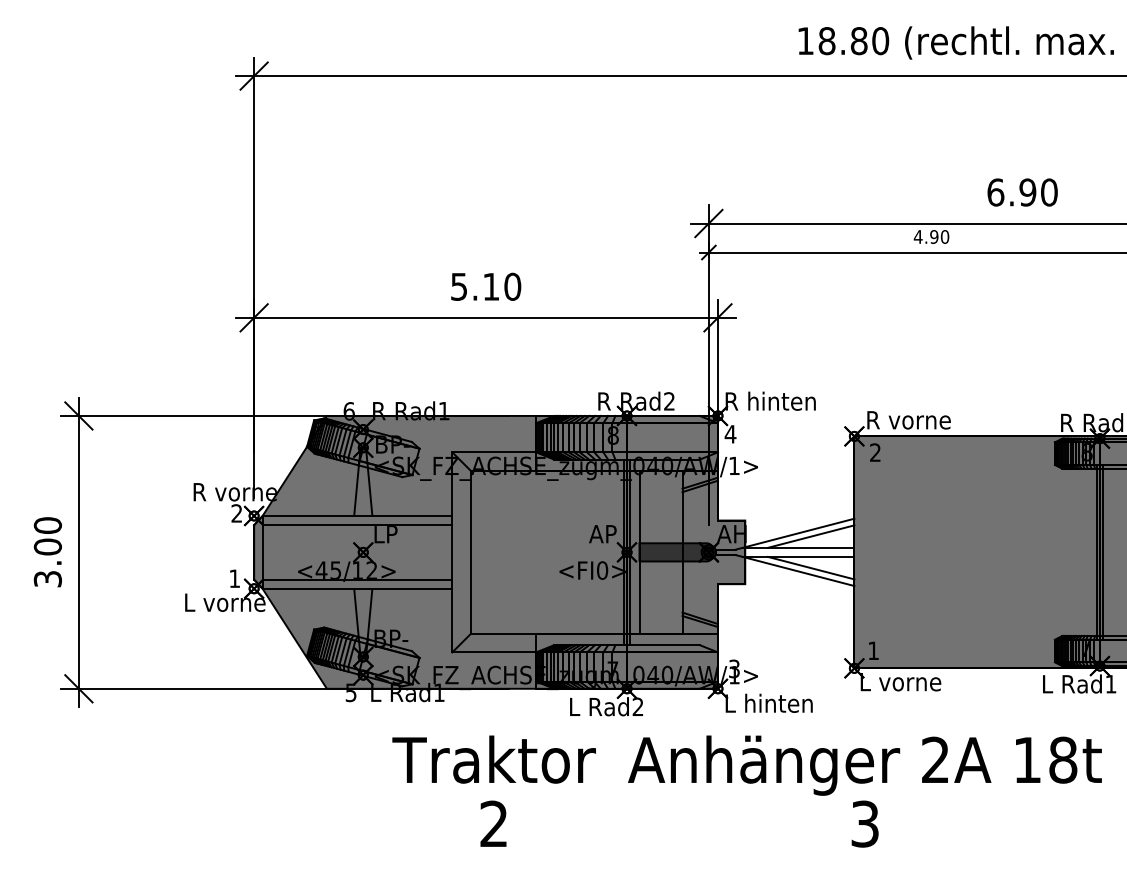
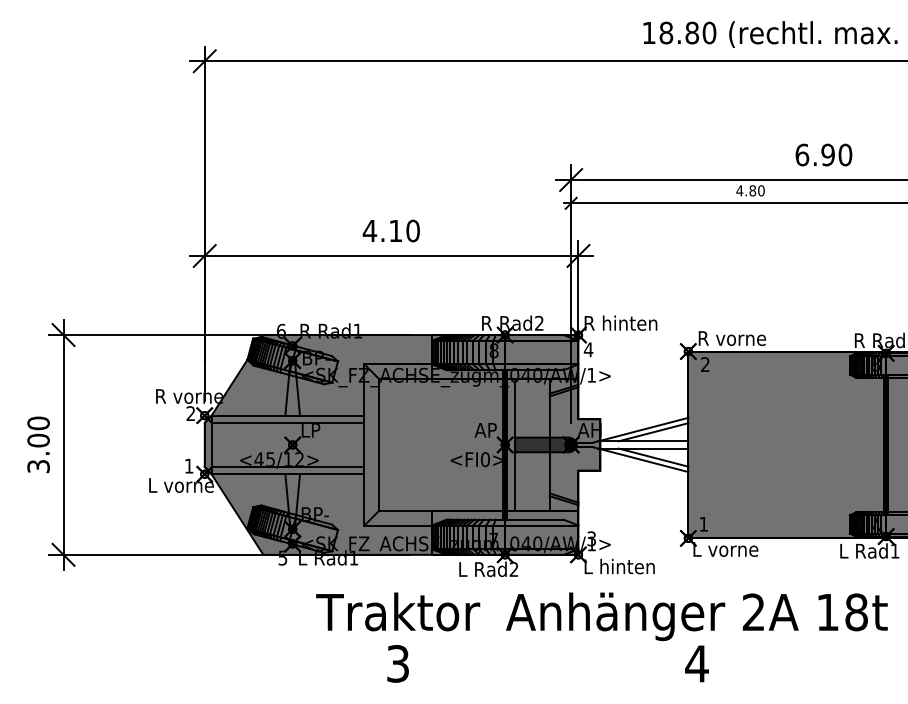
text: (933, 236) -> (752, 190), 4.90 -> 4.80
text: (458, 287) -> (369, 231), 5.10 -> 4.10
text: (493, 823) -> (397, 663), 2 -> 3
text: (864, 823) -> (696, 663), 3 -> 4

